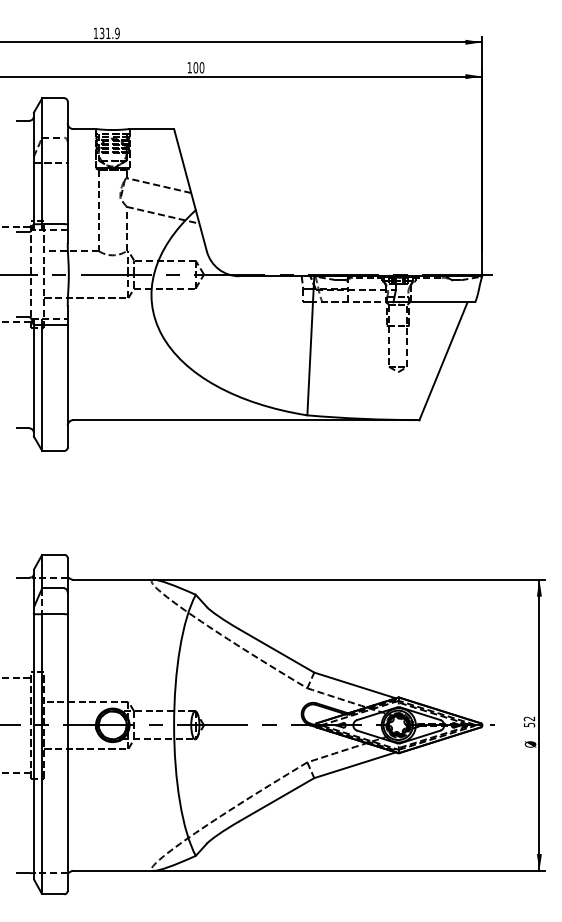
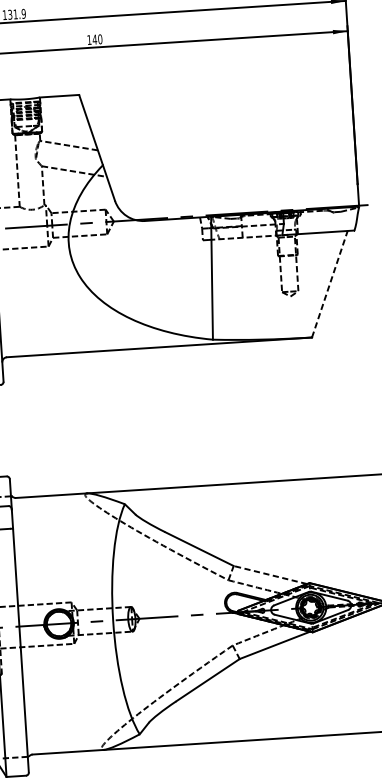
text: (195, 67) -> (94, 39), 100 -> 140
line: (443, 361) -> (329, 284), solid -> dashed
line: (355, 685) -> (270, 575), solid -> dashed

